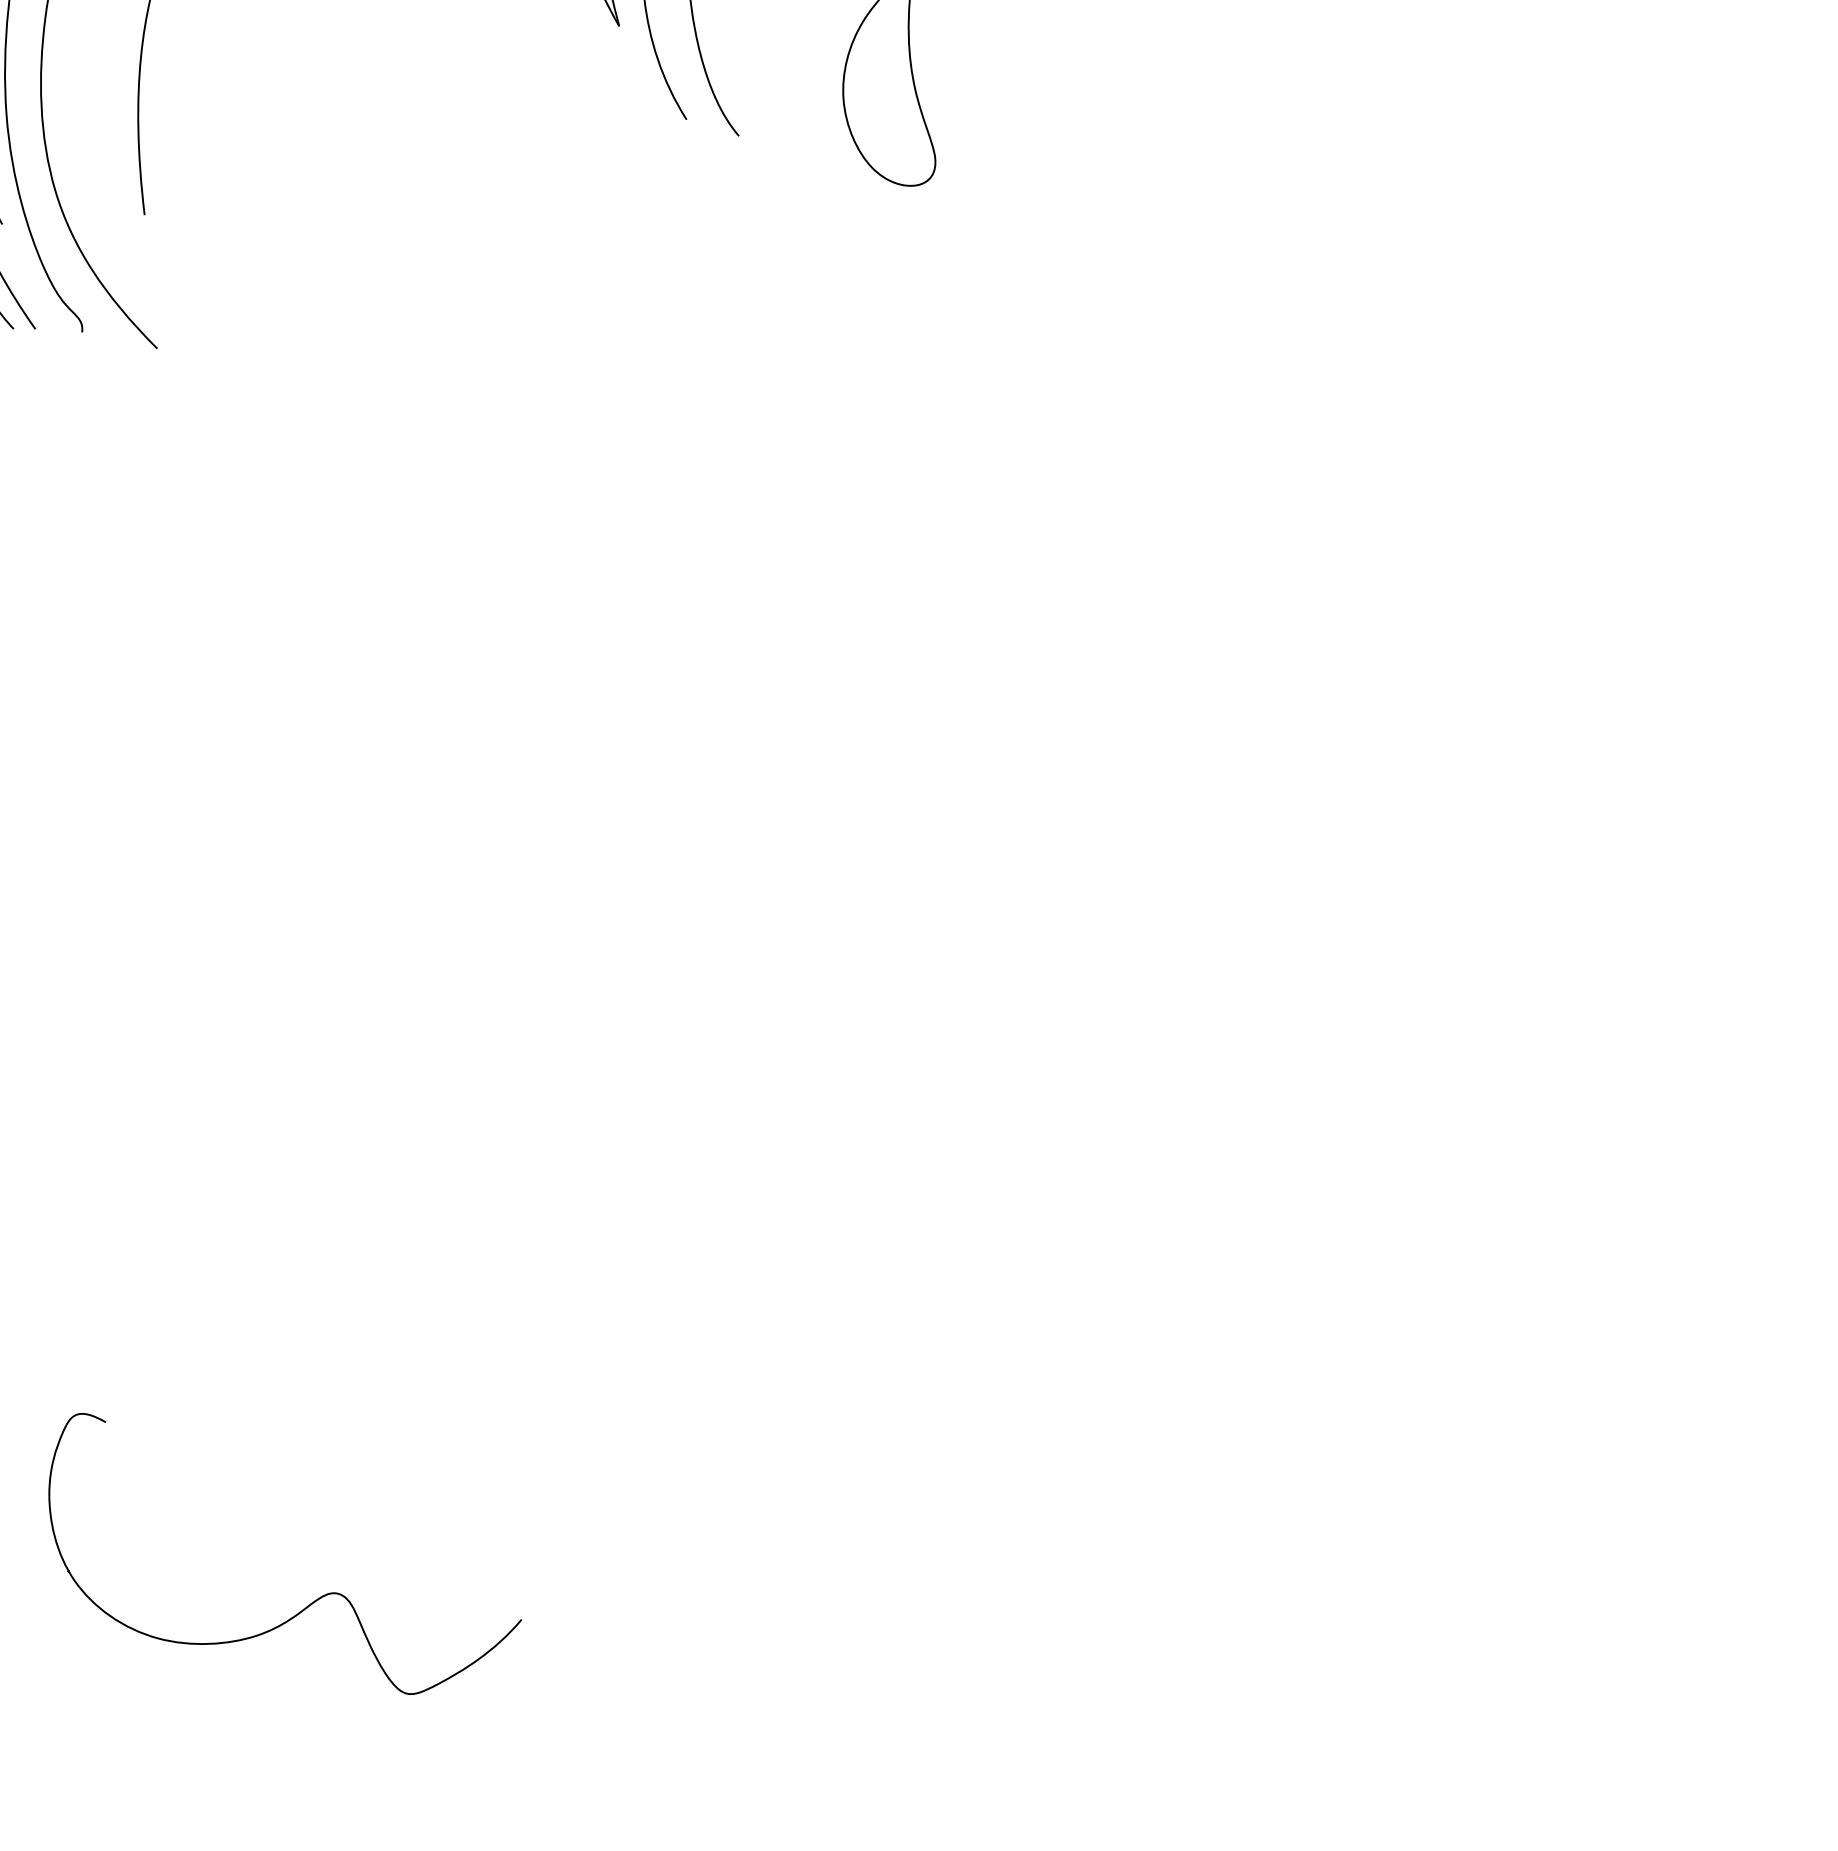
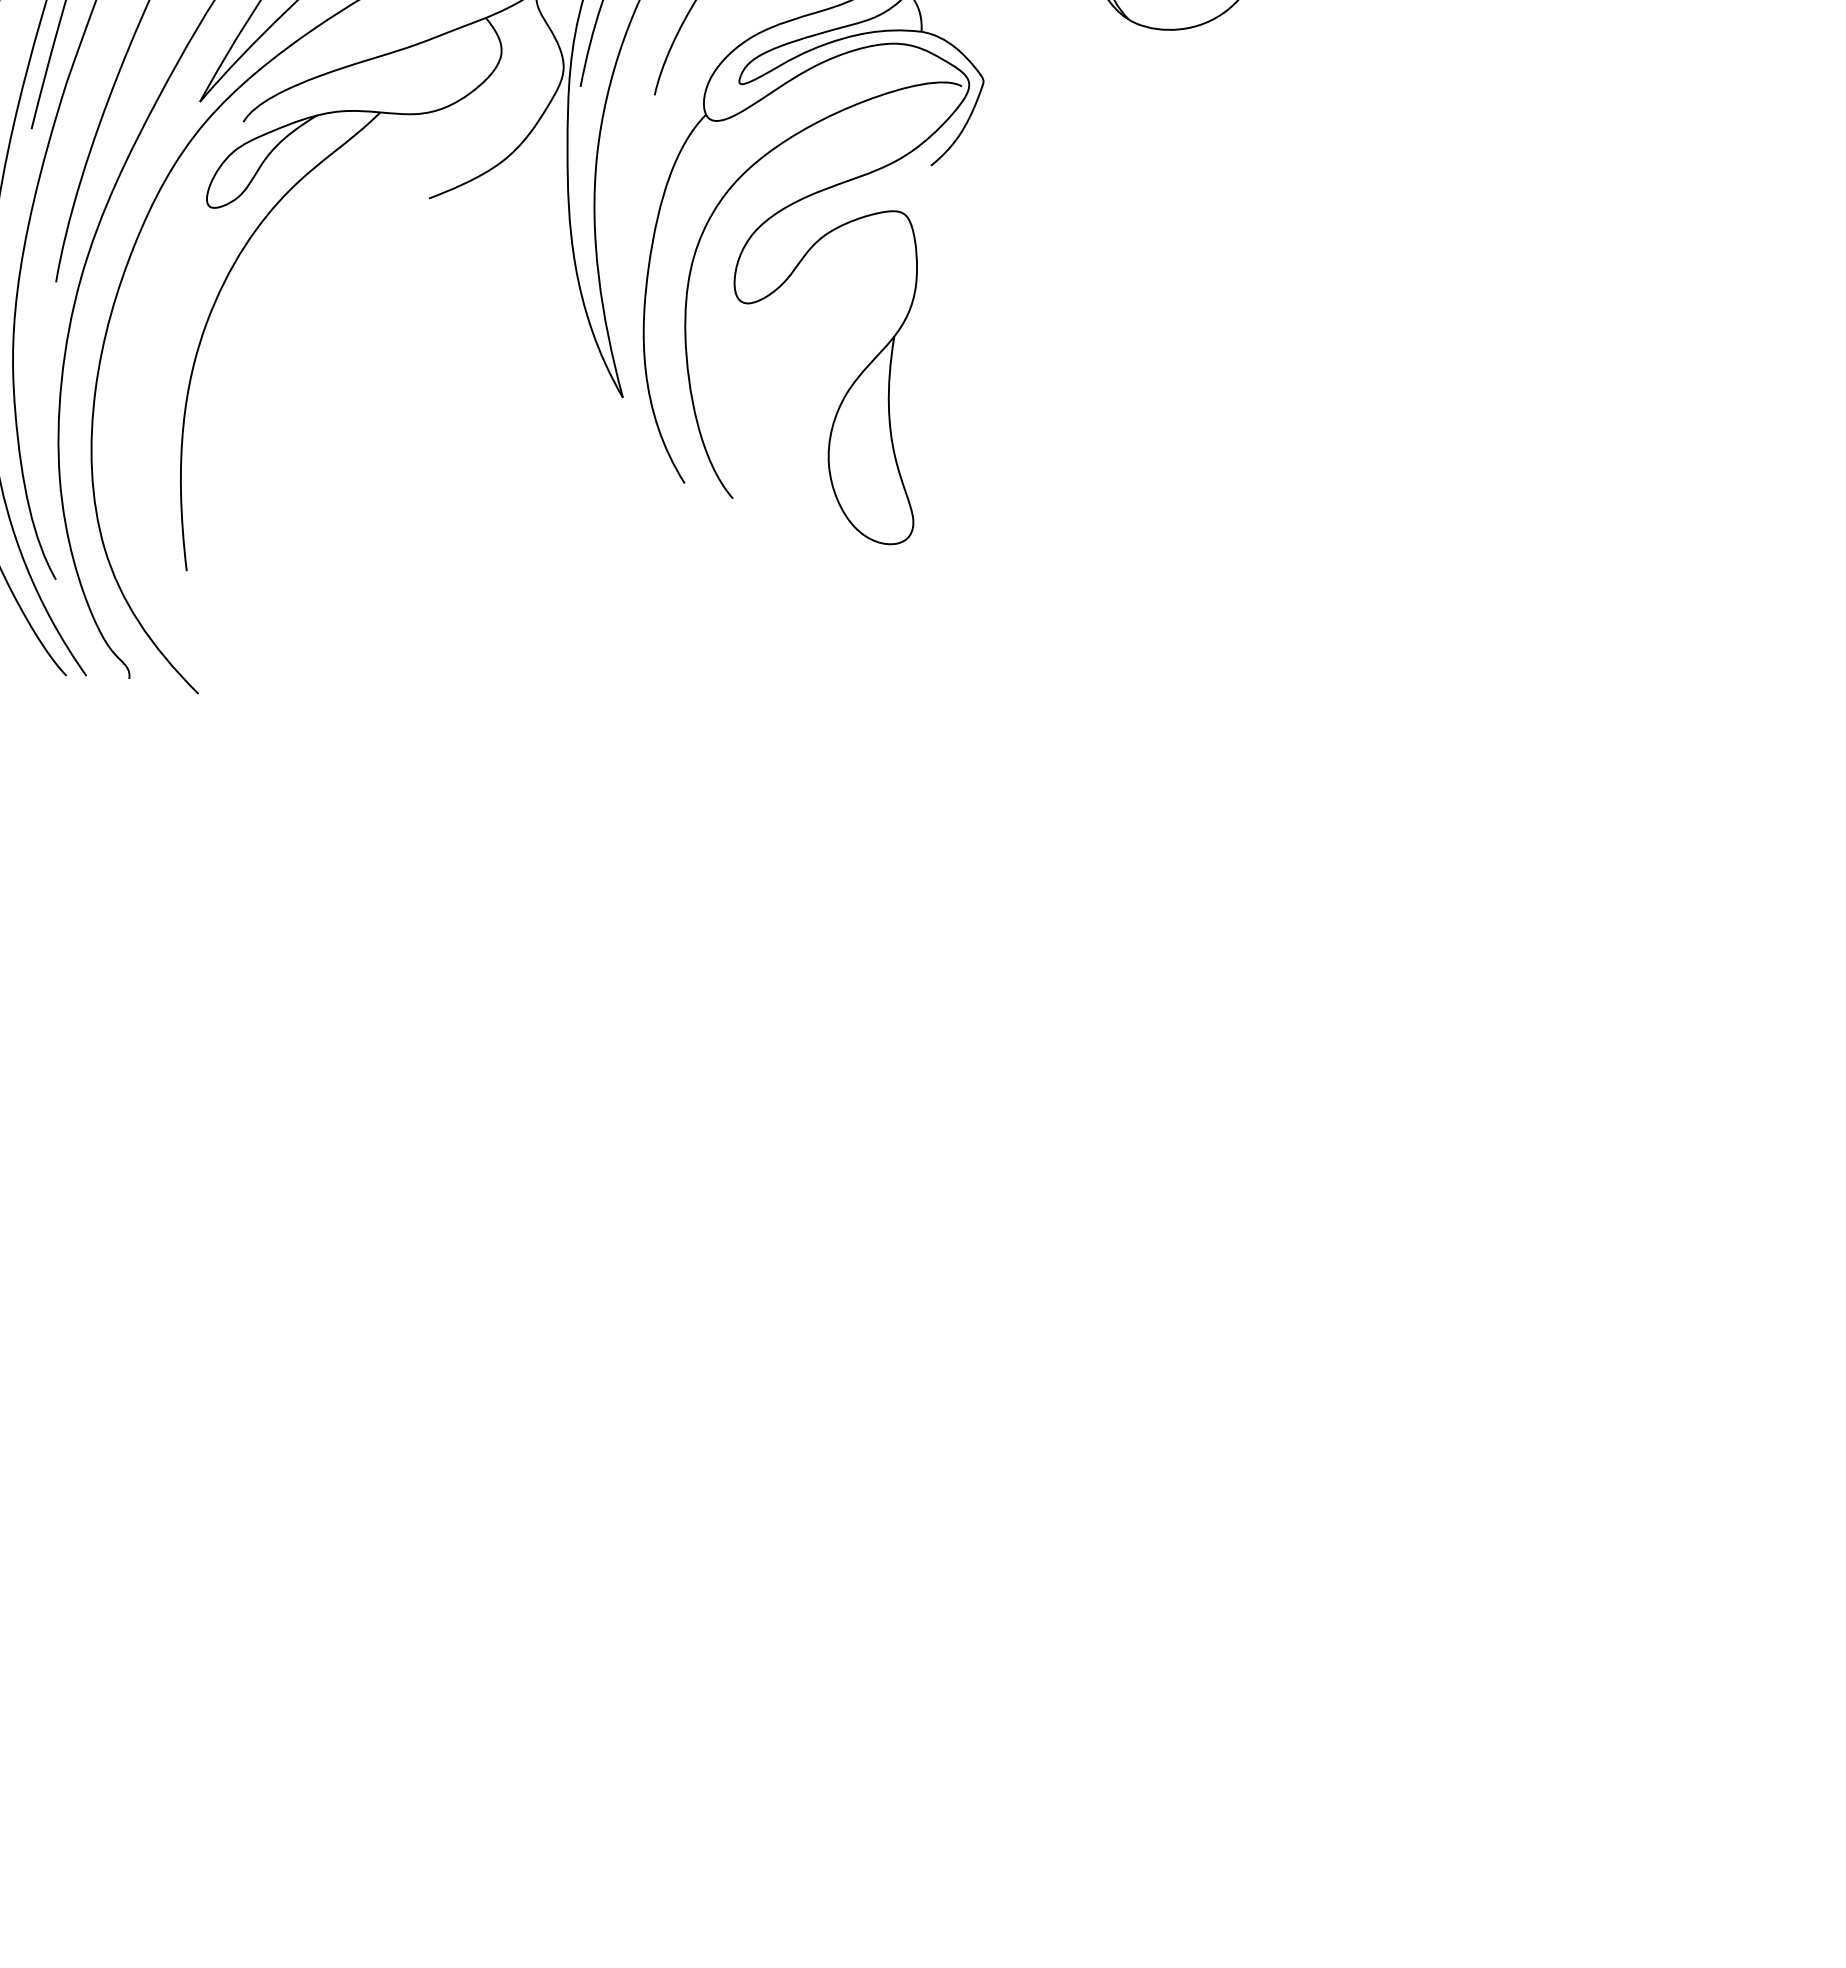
part: (315, 1599) -> (343, 1843), removed

